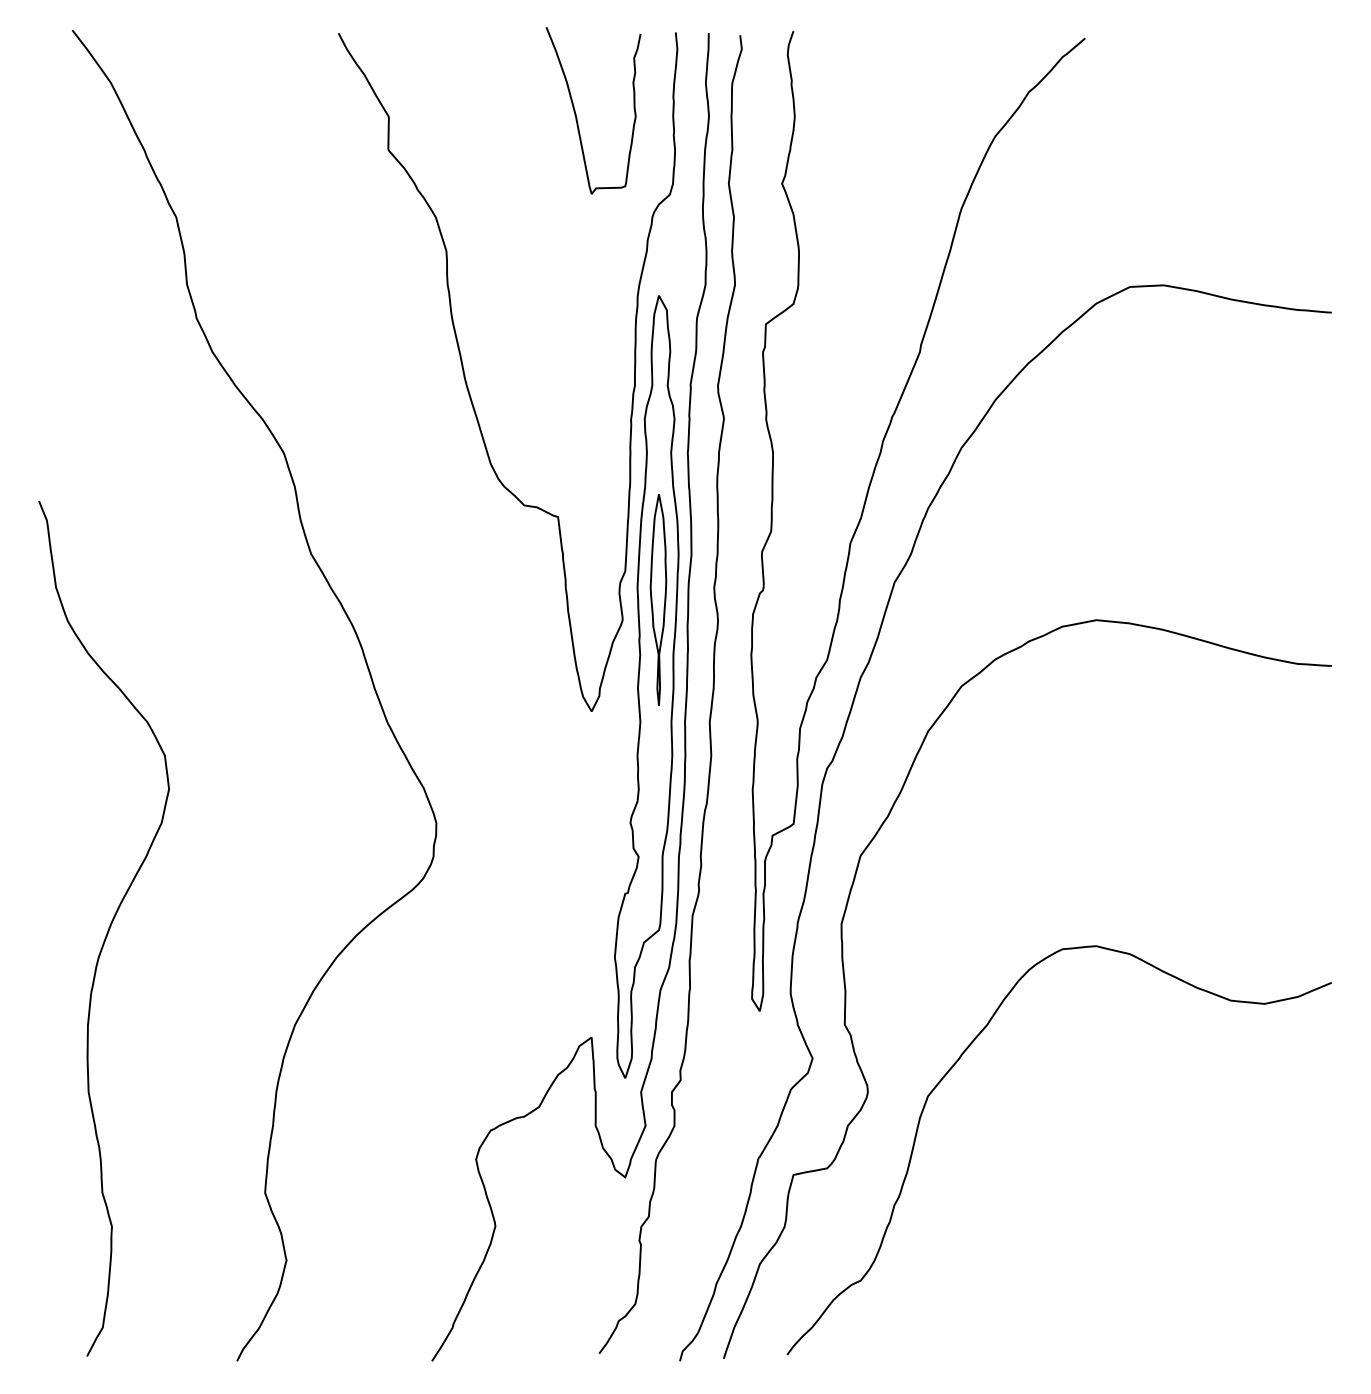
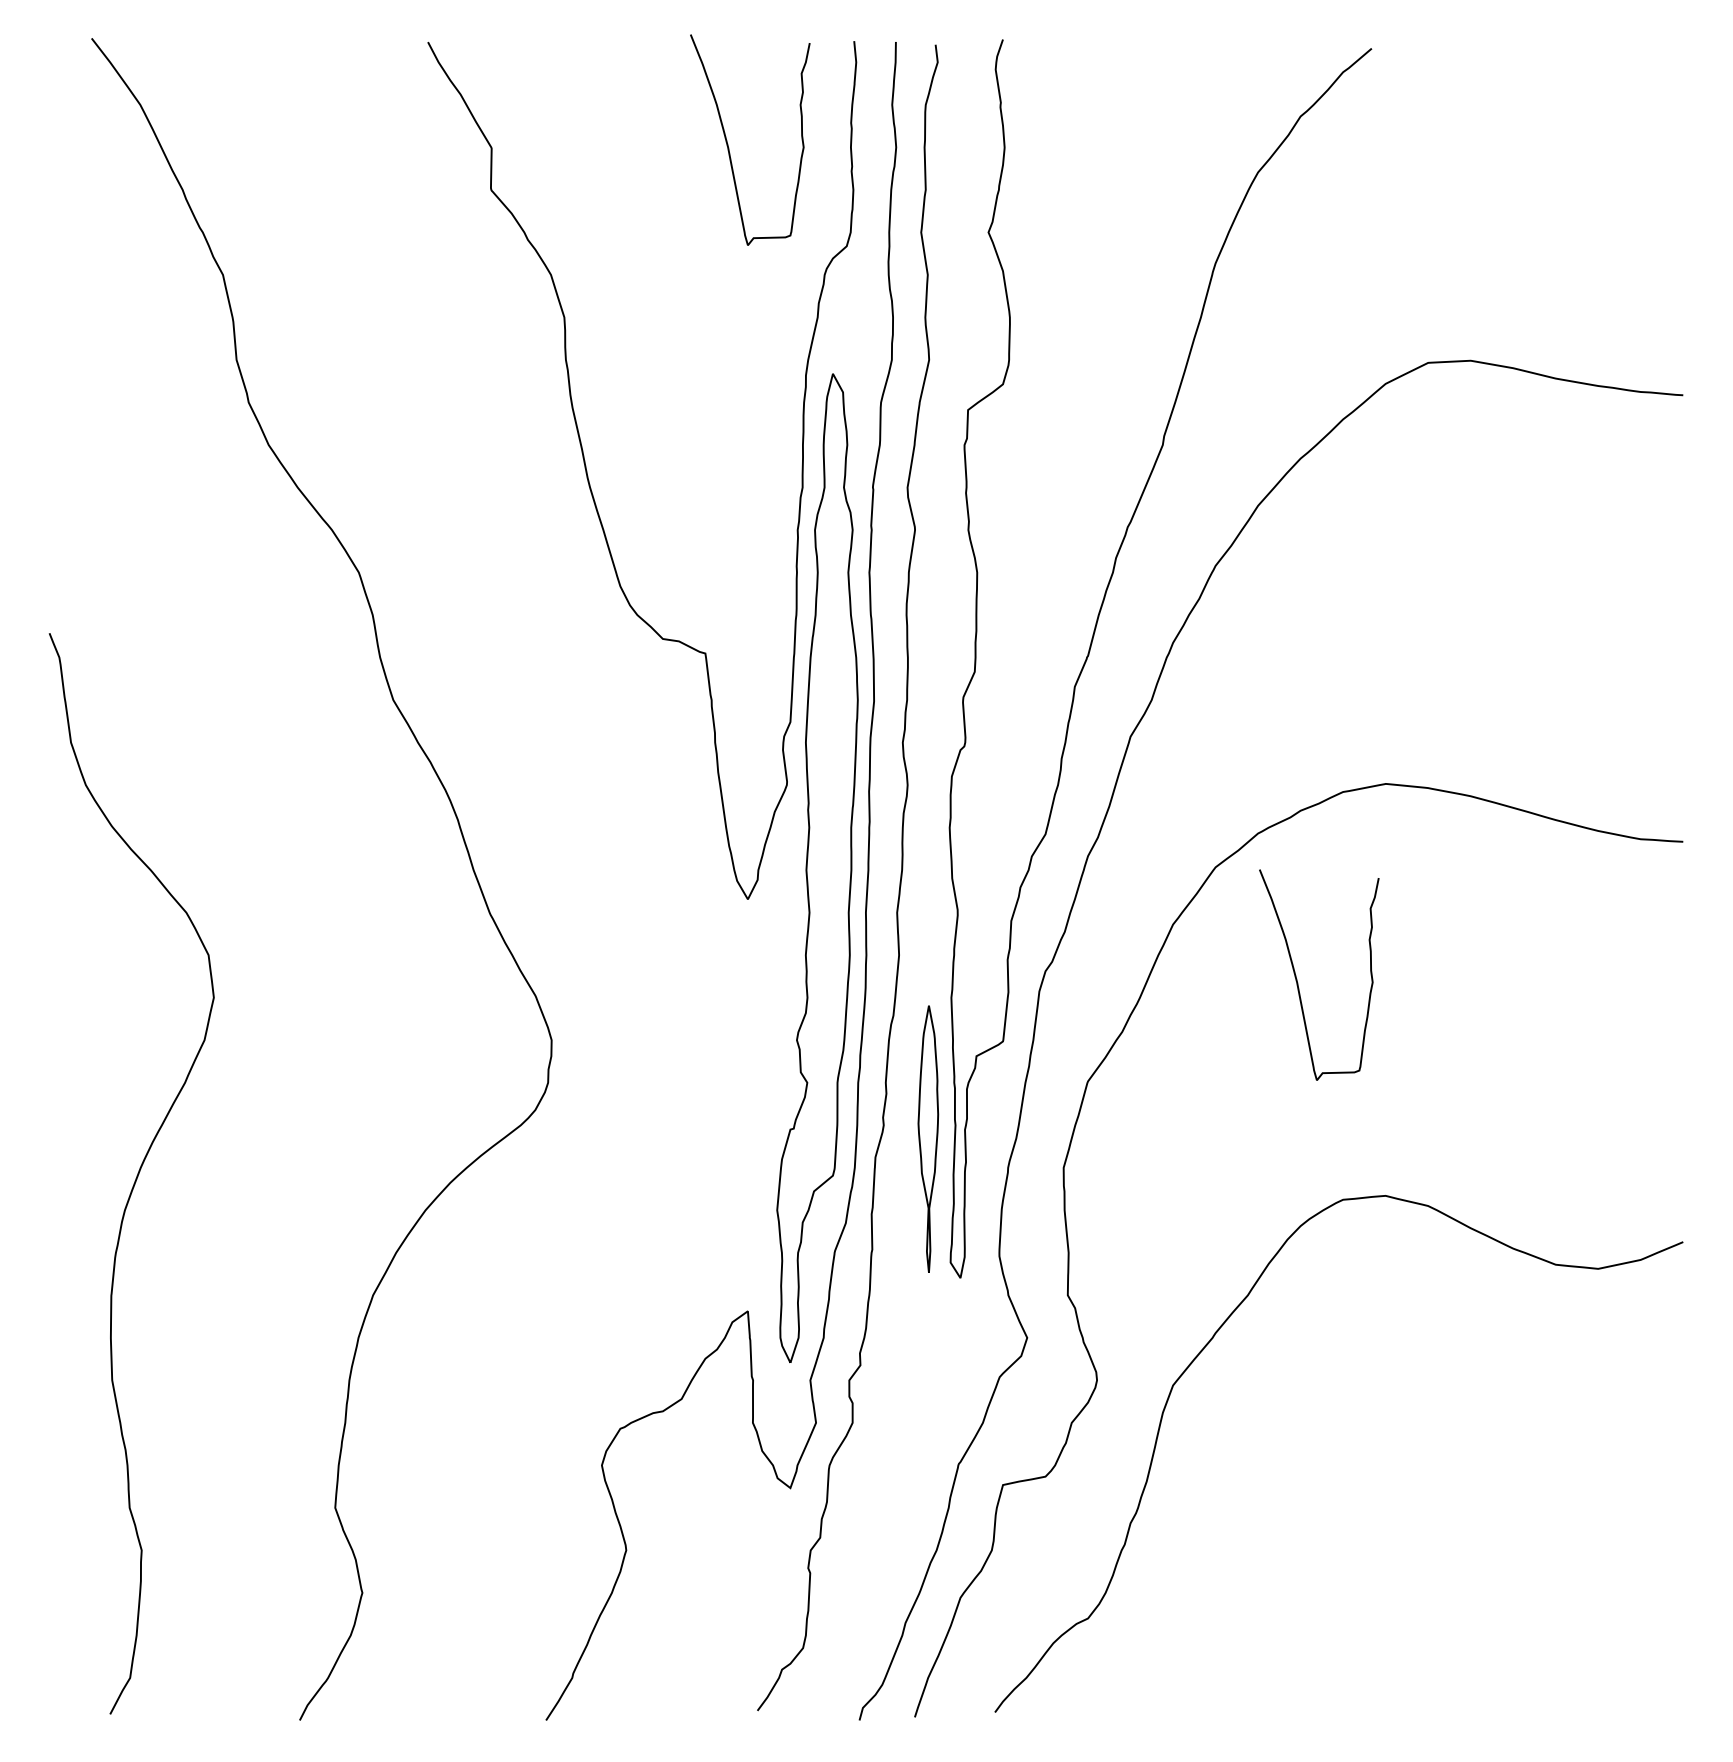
part: (658, 599) -> (928, 1138), moved
curve: (1026, 774) -> (1297, 979), added

